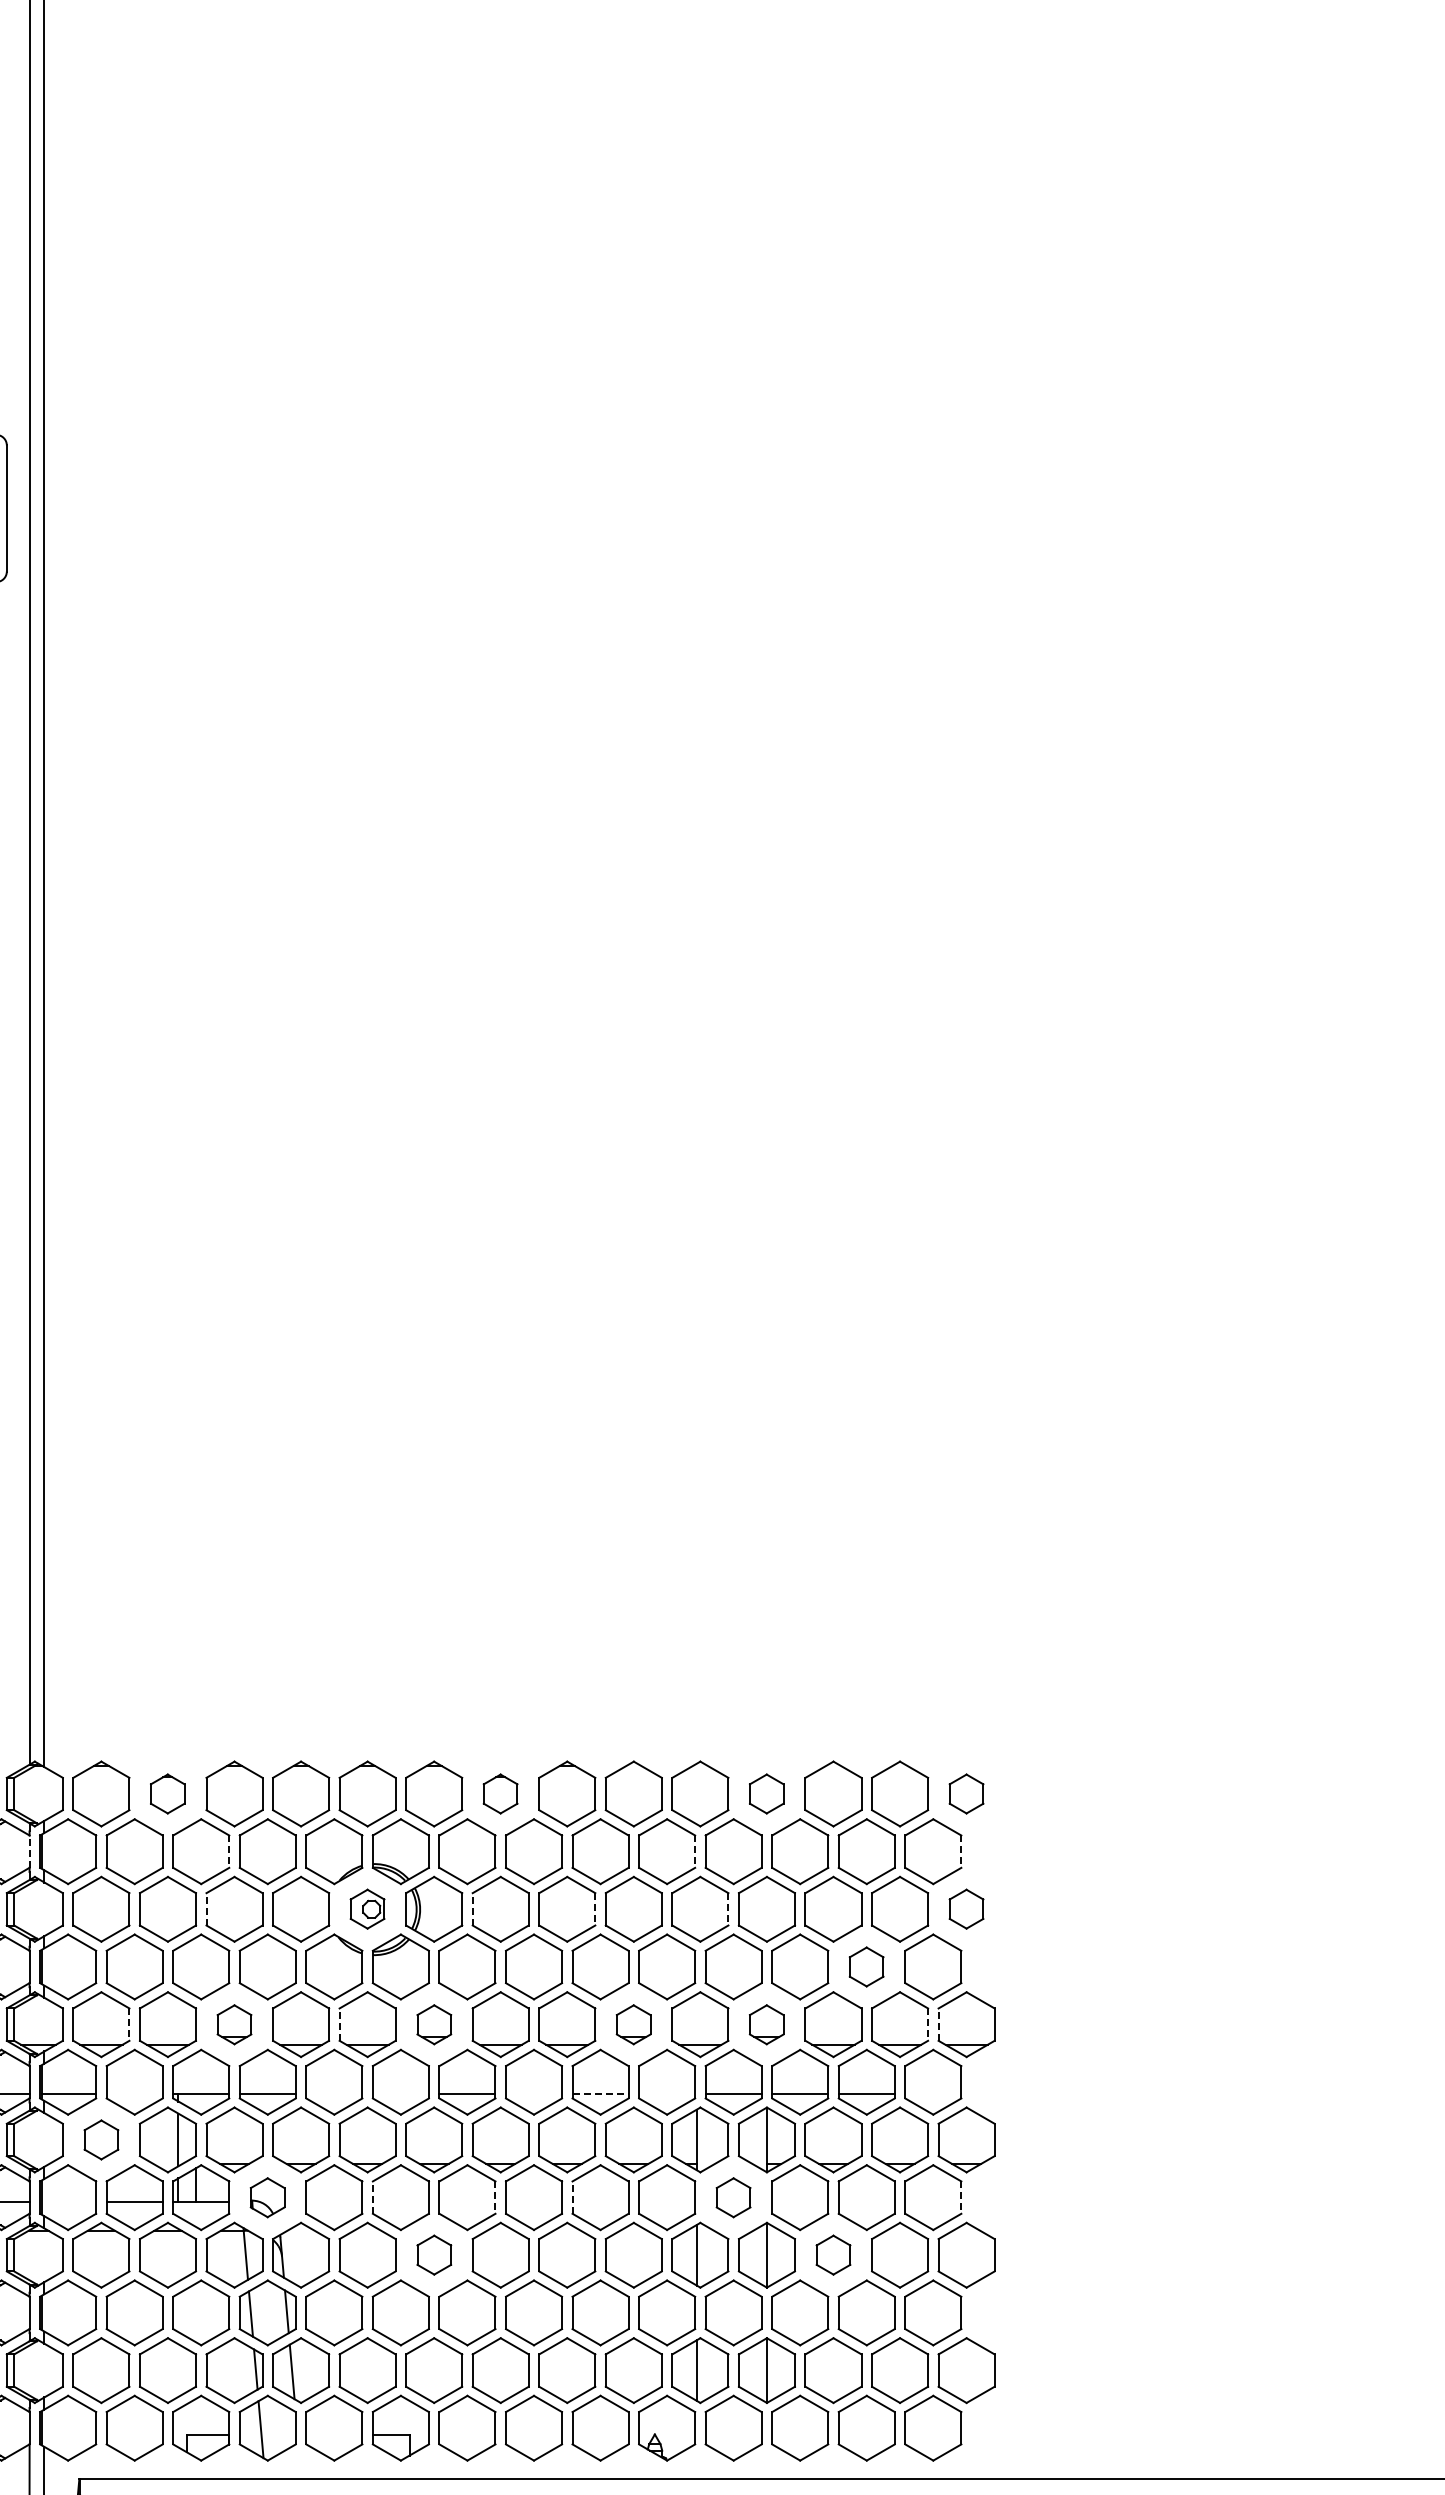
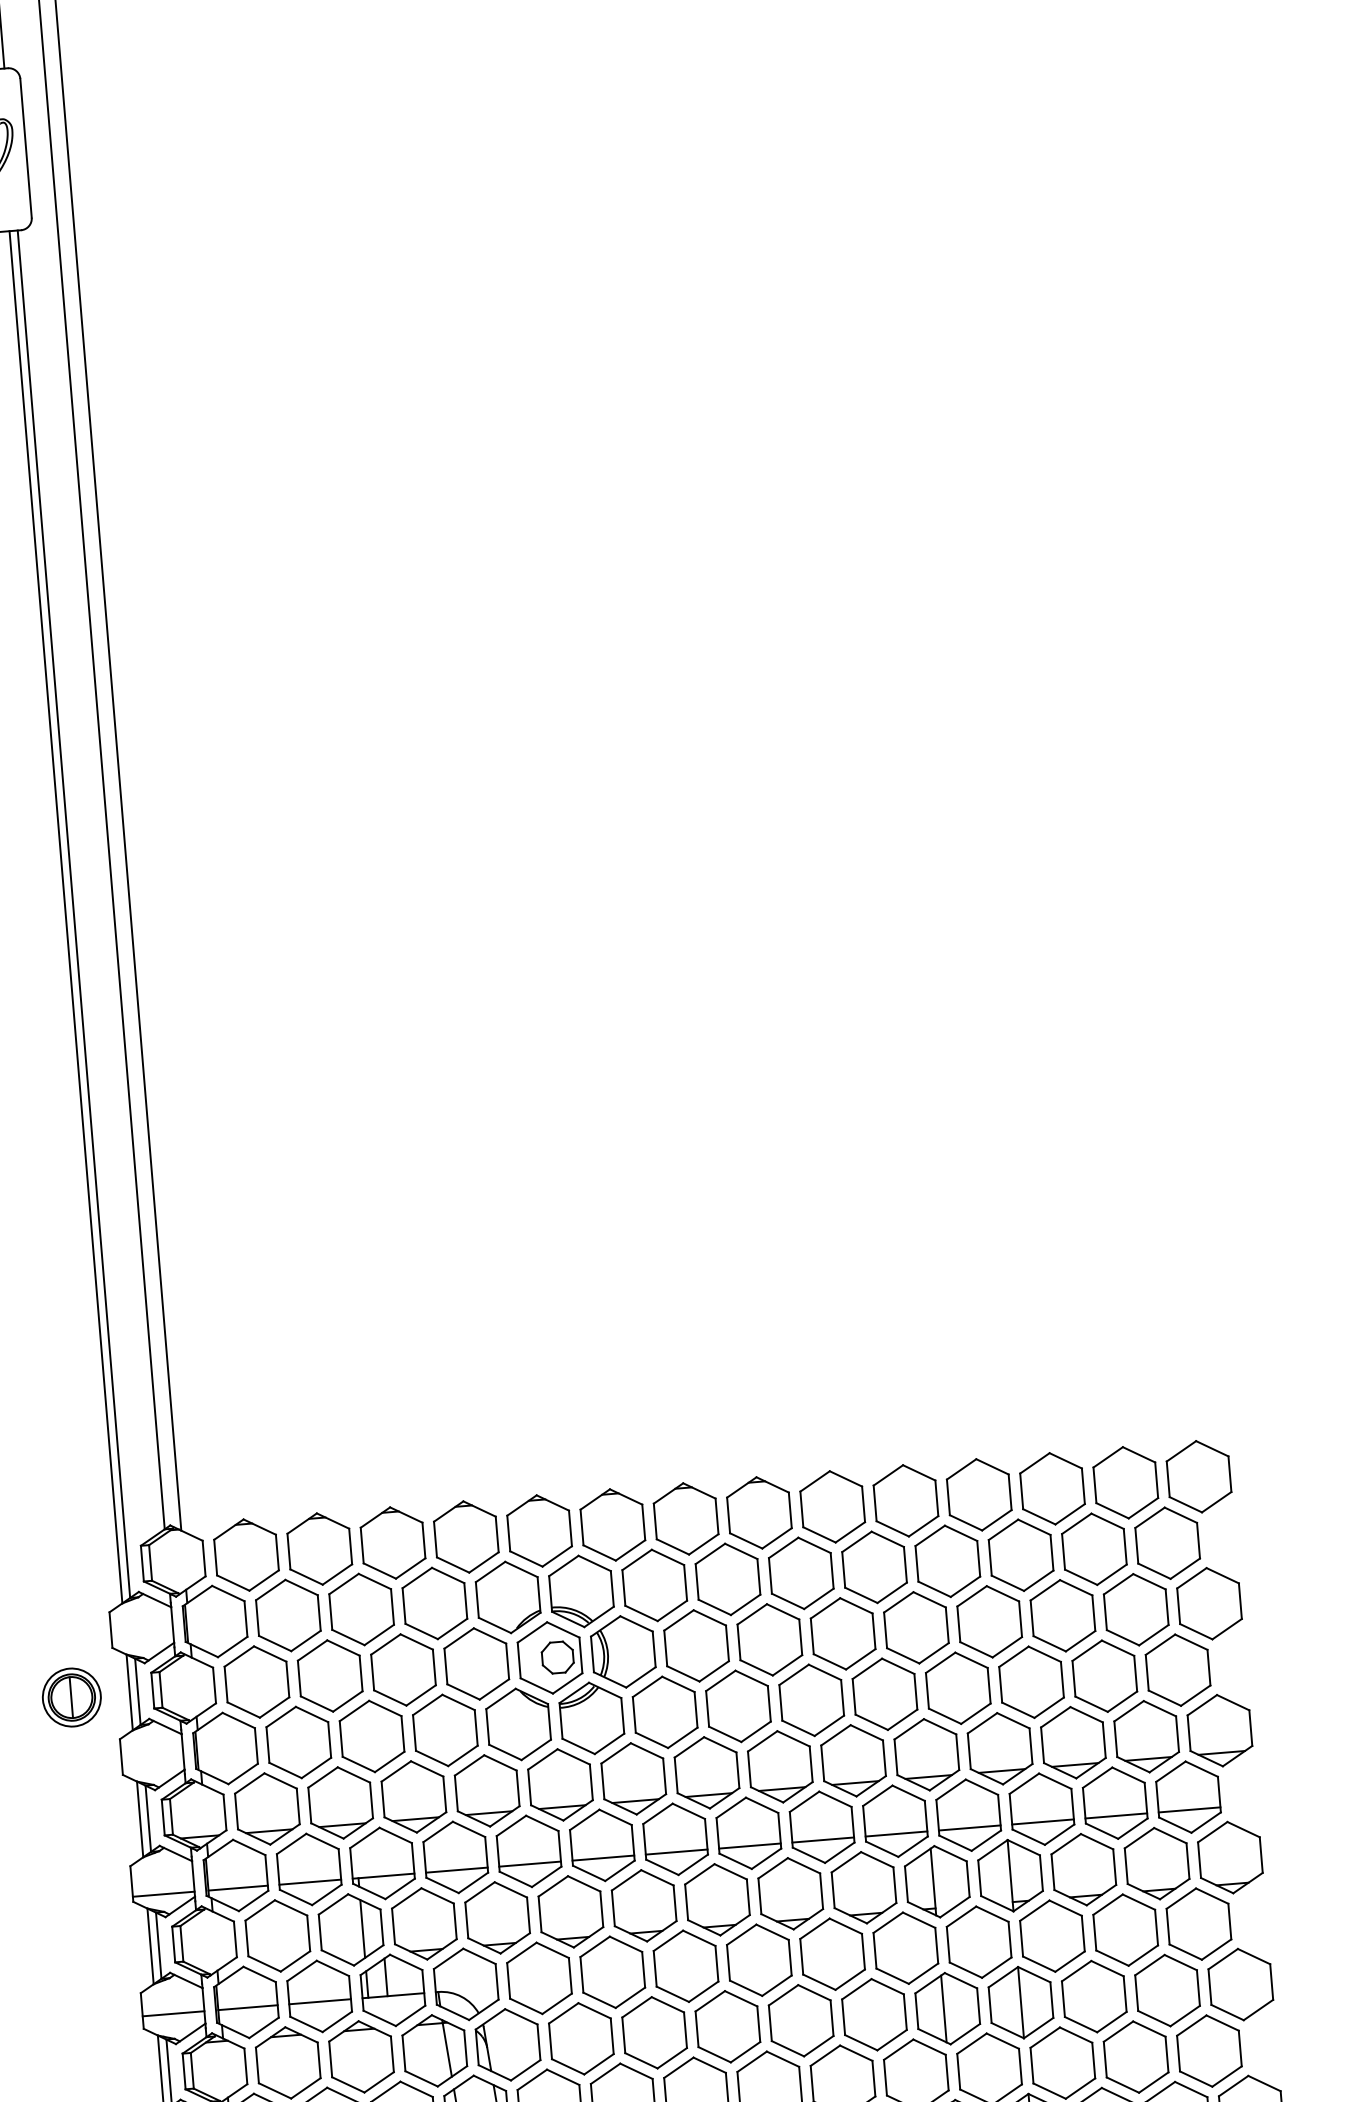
part: (167, 1793) -> (319, 1548), size x1.67
part: (500, 1793) -> (685, 1518), size x1.67
part: (766, 1793) -> (978, 1494), size x1.67
part: (966, 1793) -> (1198, 1476), size x1.67
line: (29, 1851) -> (172, 1624), dashed -> solid
line: (229, 1852) -> (392, 1607), dashed -> solid
line: (695, 1852) -> (905, 1565), dashed -> solid
line: (961, 1852) -> (1198, 1541), dashed -> solid
line: (206, 1908) -> (372, 1671), dashed -> solid
part: (367, 1908) -> (549, 1657), size x1.67
line: (472, 1908) -> (665, 1647), dashed -> solid
part: (966, 1908) -> (1209, 1602), size x1.67
line: (595, 1909) -> (800, 1637), dashed -> solid
line: (728, 1909) -> (947, 1625), dashed -> solid
part: (866, 1966) -> (1104, 1675), size x1.67
part: (234, 2024) -> (413, 1796), size x1.67
line: (339, 2024) -> (529, 1787), dashed -> solid
part: (434, 2024) -> (634, 1778), size x1.67
part: (633, 2024) -> (853, 1760), size x1.67
part: (766, 2024) -> (999, 1748), size x1.67
line: (938, 2024) -> (1188, 1733), dashed -> solid
line: (129, 2025) -> (298, 1807), dashed -> solid
line: (928, 2025) -> (1178, 1735), dashed -> solid
line: (134, 2093) -> (310, 1881), added
line: (334, 2093) -> (530, 1863), added
line: (400, 2093) -> (602, 1857), added
line: (534, 2093) -> (750, 1845), added
line: (601, 2093) -> (824, 1839), dashed -> solid
line: (667, 2093) -> (896, 1833), added
line: (933, 2093) -> (1189, 1809), added
part: (101, 2139) -> (277, 1935), size x1.67
part: (267, 2197) -> (465, 1984), size x1.67
line: (372, 2197) -> (581, 1974), dashed -> solid
line: (572, 2197) -> (801, 1956), dashed -> solid
part: (733, 2197) -> (978, 1942), size x1.67
line: (495, 2198) -> (717, 1964), dashed -> solid
line: (961, 2198) -> (1230, 1922), dashed -> solid
line: (69, 2202) -> (248, 2007), added
part: (434, 2254) -> (654, 2031), size x1.67
part: (833, 2254) -> (1094, 1995), size x1.67

